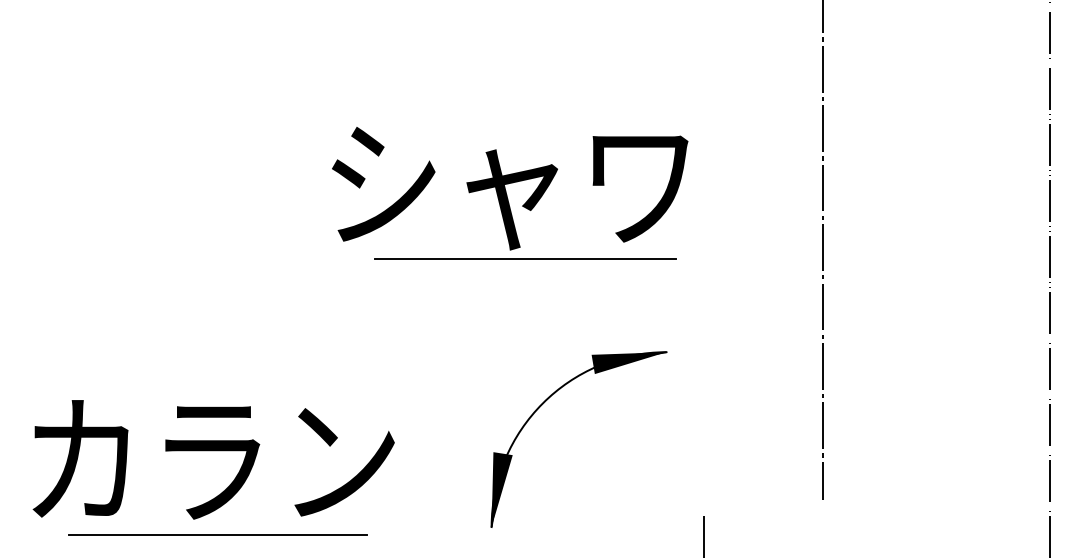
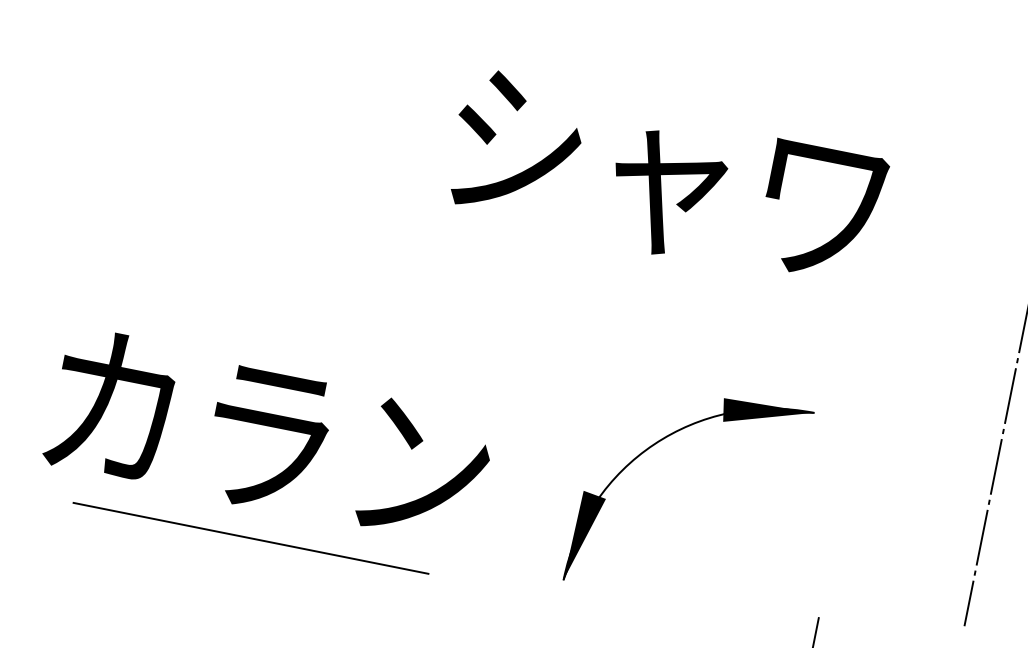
line: (525, 258) -> (668, 267), removed
text: (213, 459) -> (269, 437), moved
line: (217, 534) -> (250, 537), moved

